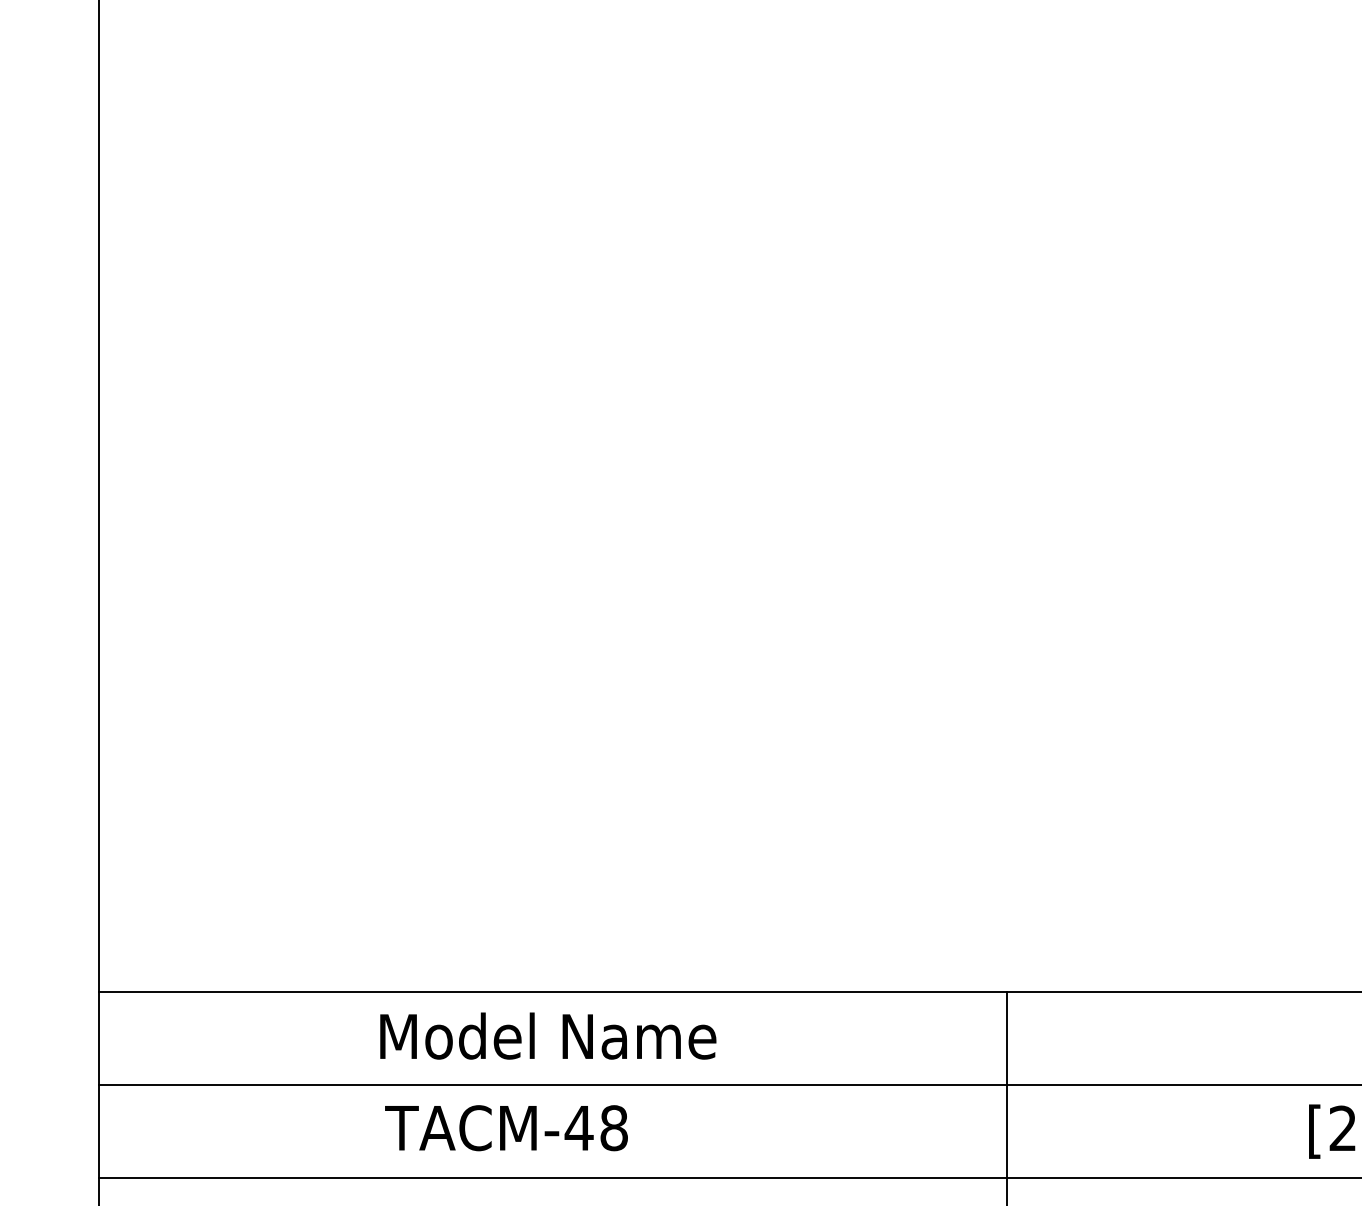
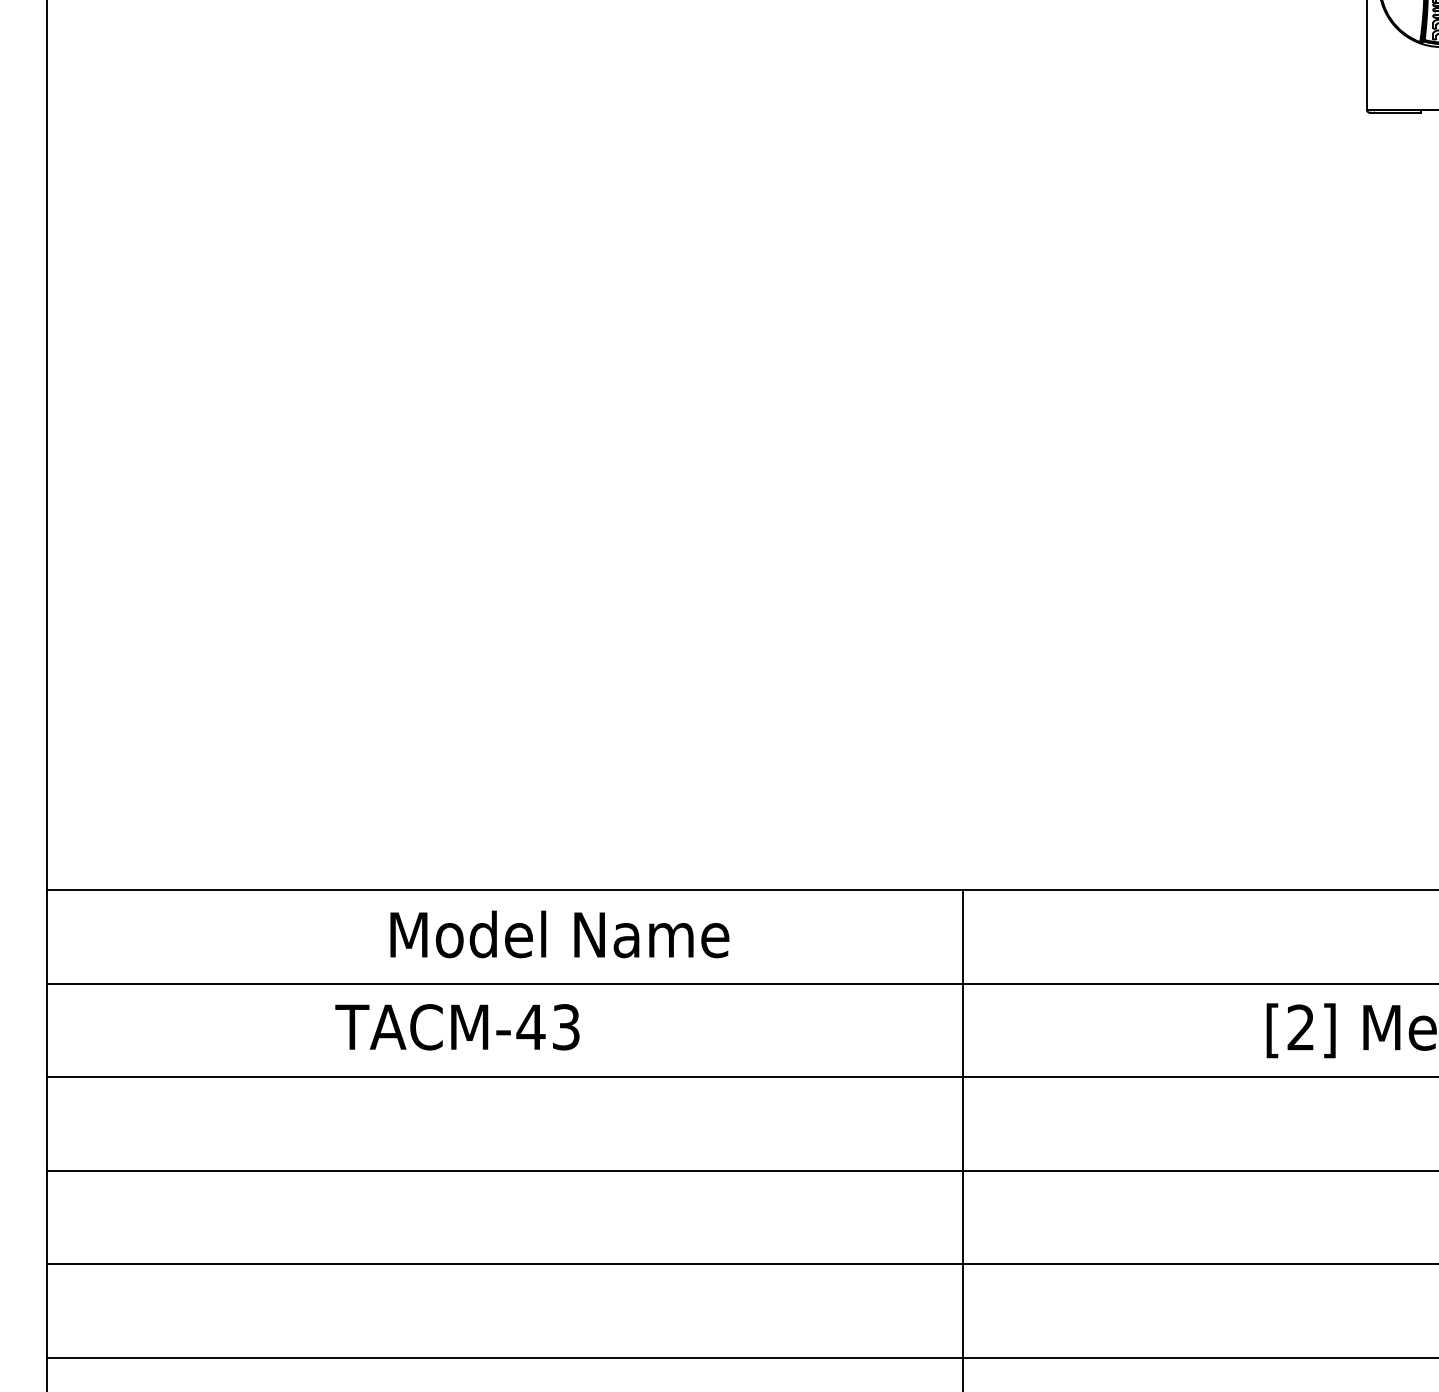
text: (547, 1036) -> (559, 934), moved
text: (614, 1128) -> (566, 1027), TACM-48 -> TACM-43

